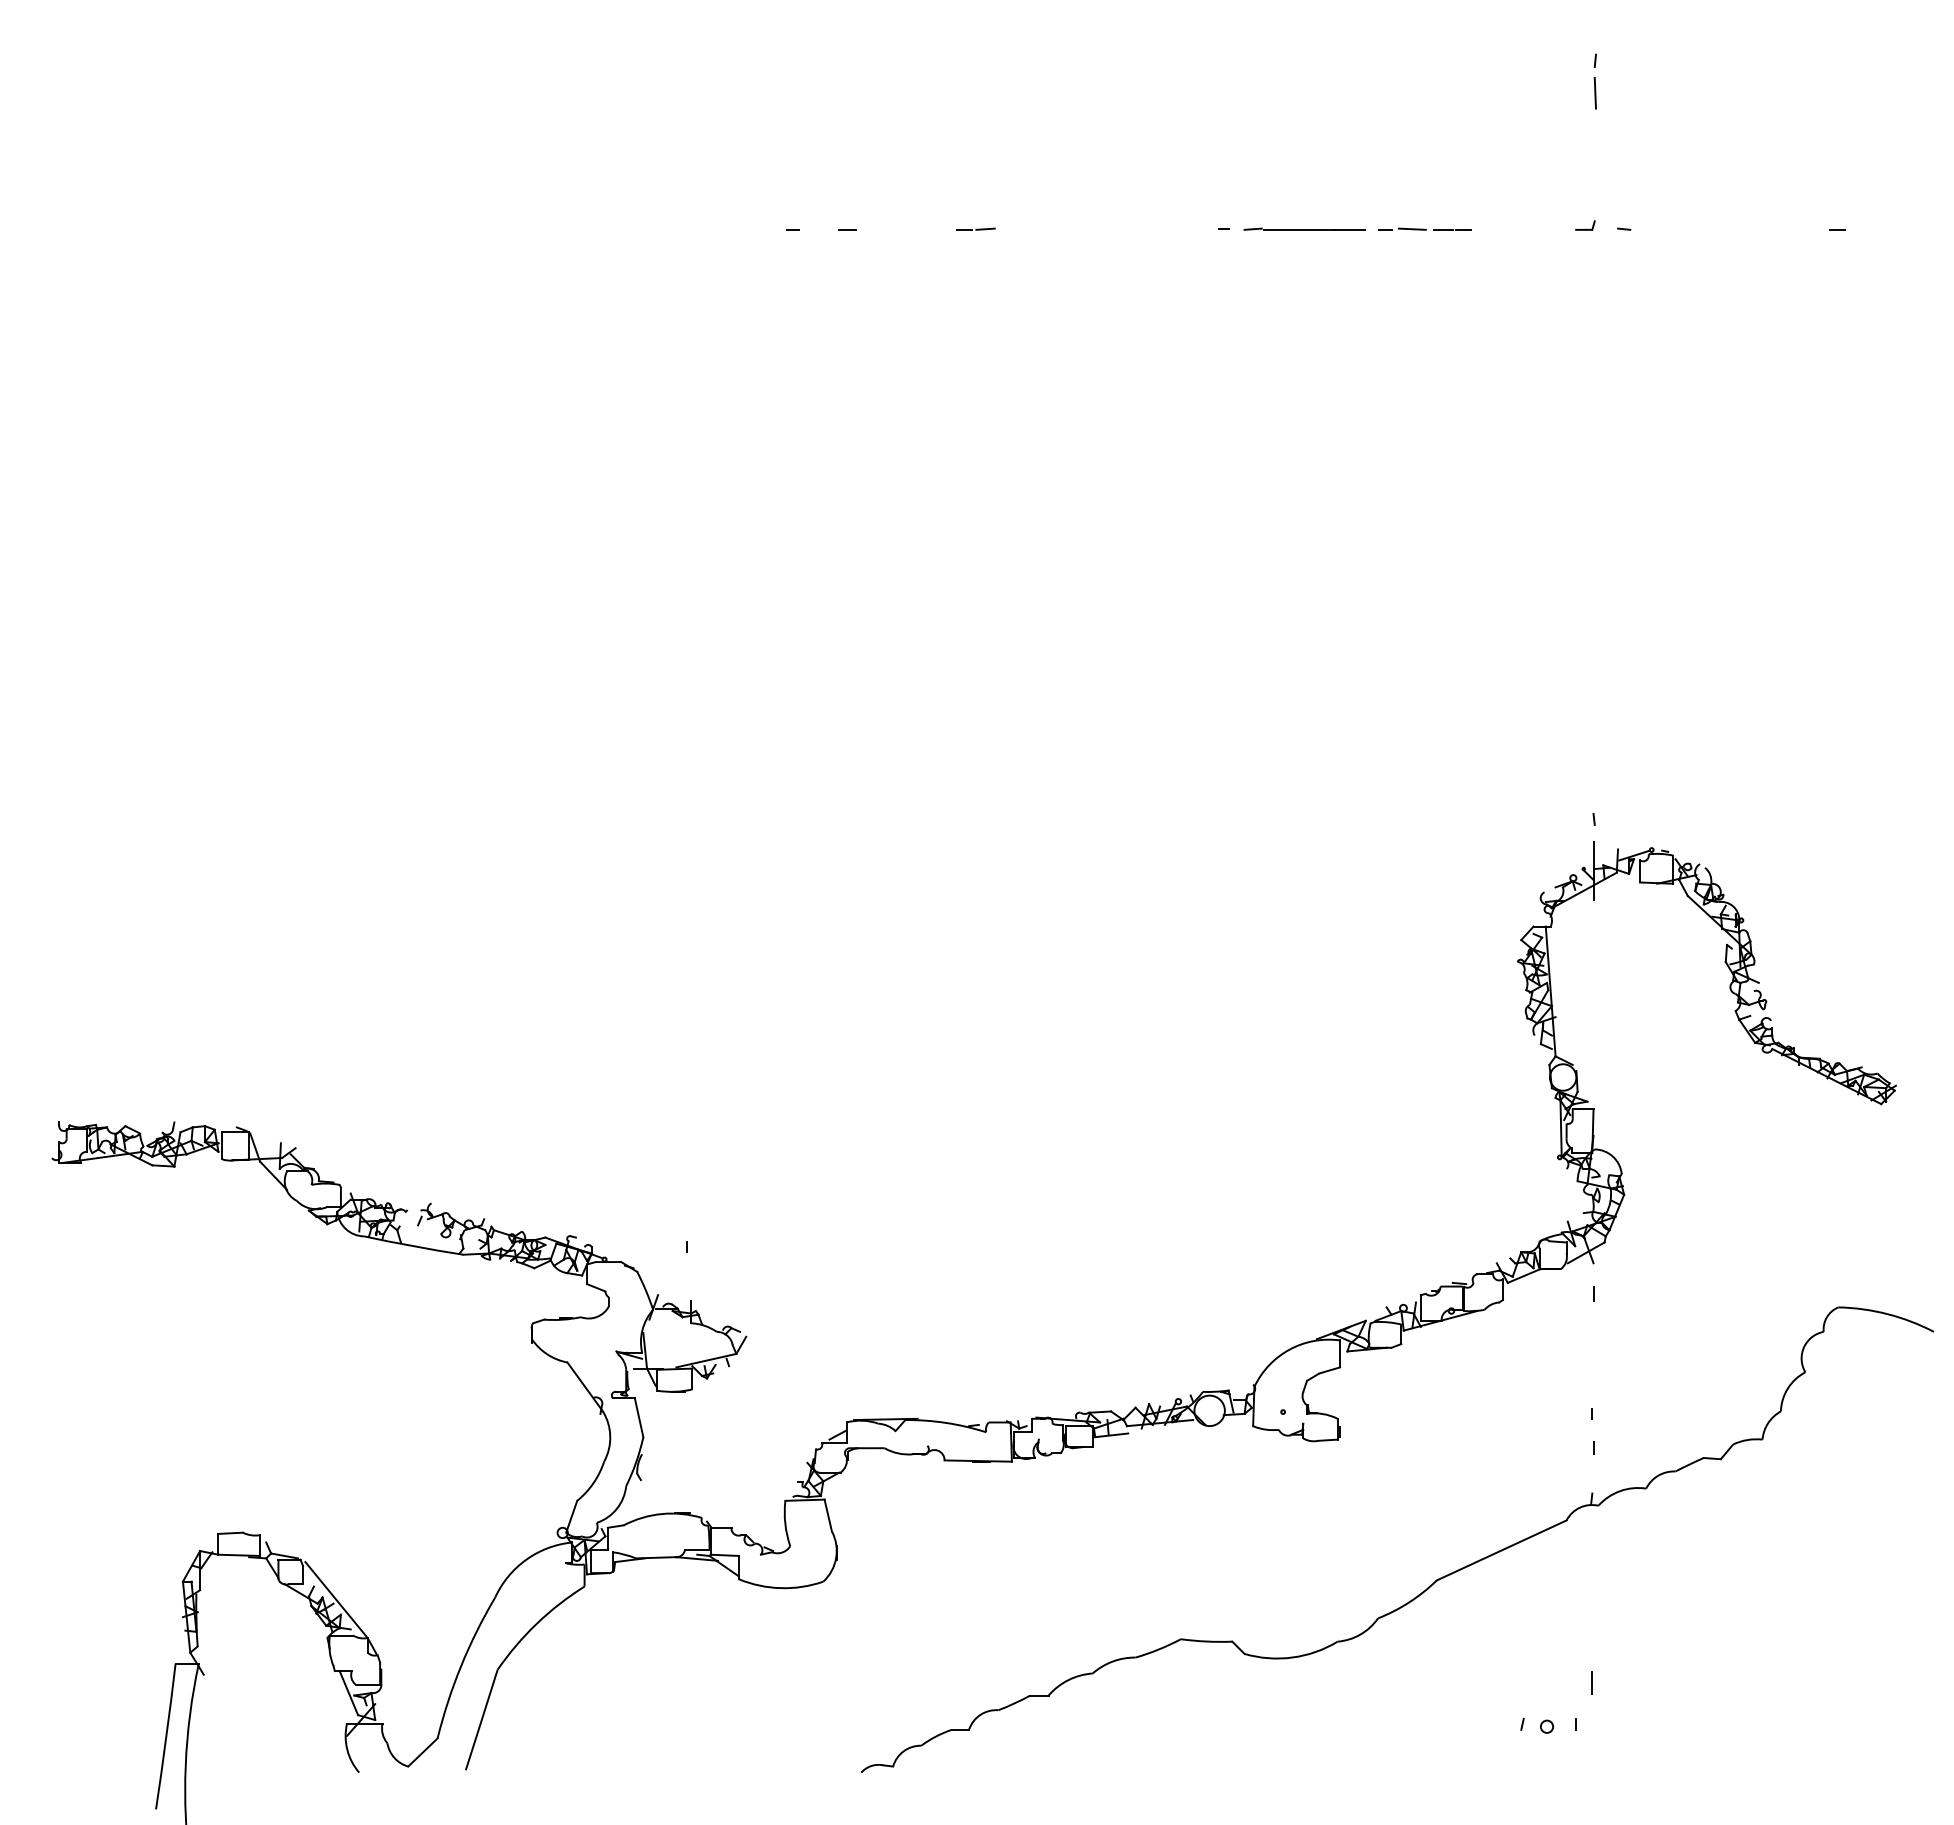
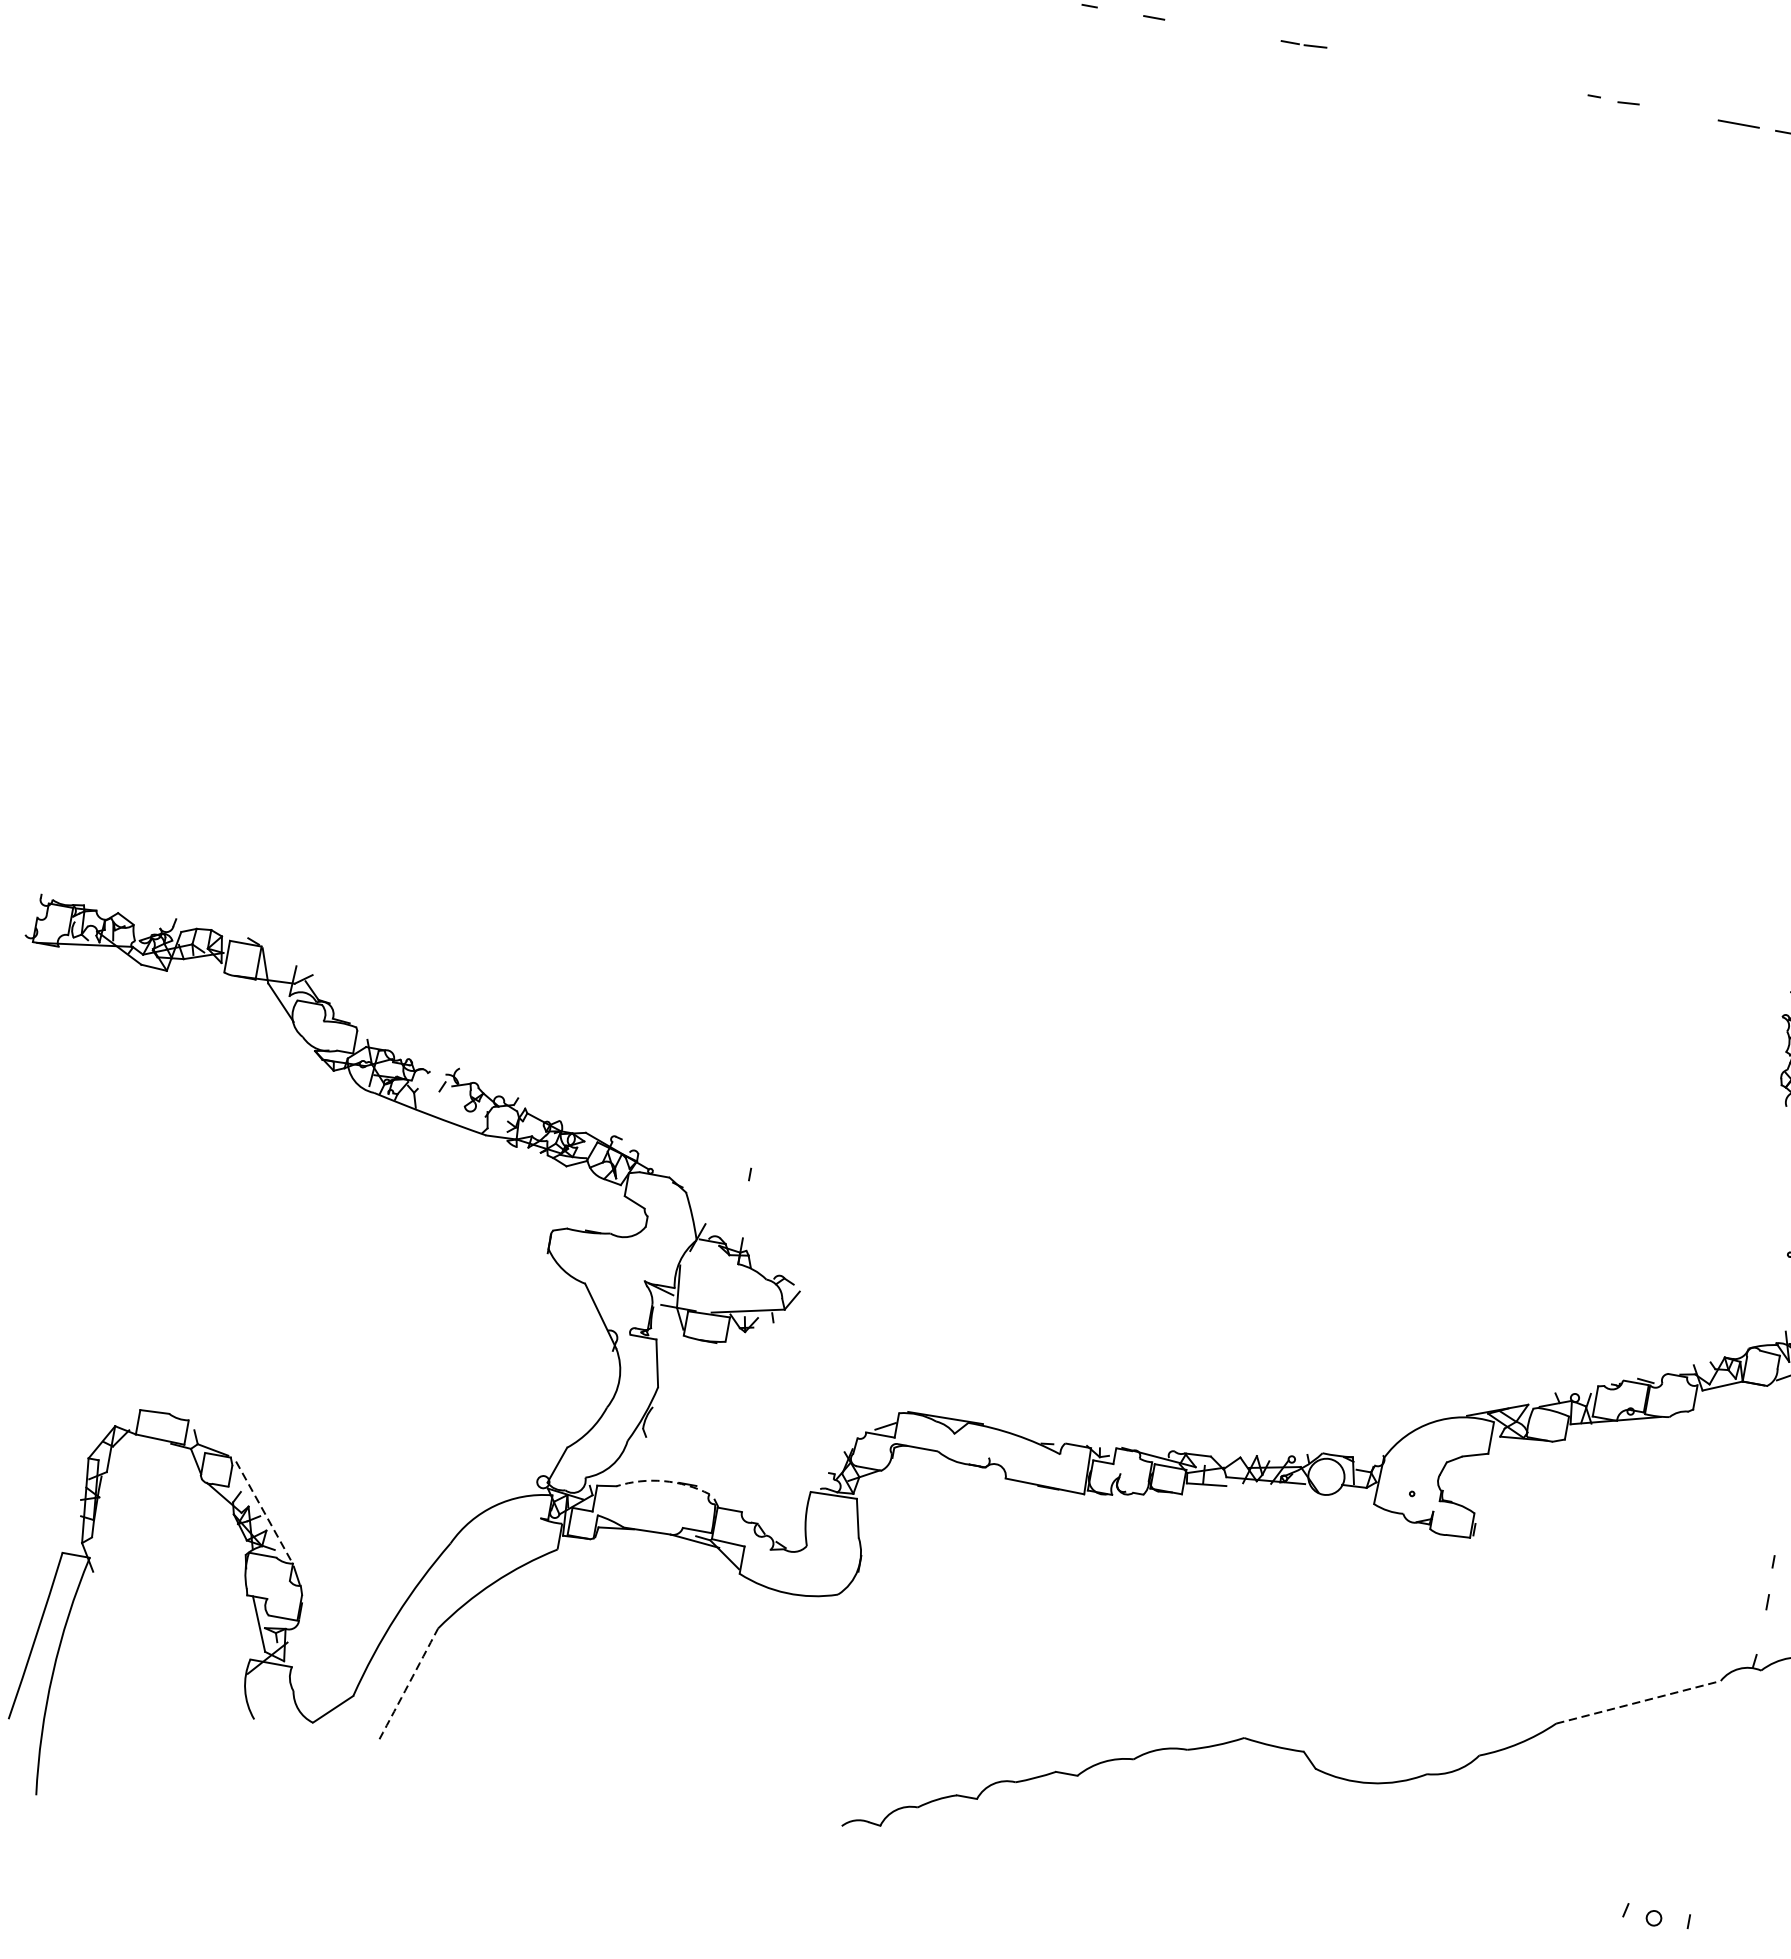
line: (1295, 229) -> (1678, 112), removed
arc: (662, 1514) -> (664, 1481), solid -> dashed
line: (1502, 1550) -> (1639, 1702), solid -> dashed
line: (336, 1599) -> (264, 1511), solid -> dashed
line: (1591, 1682) -> (1715, 1875), removed
arc: (481, 1720) -> (408, 1684), solid -> dashed

